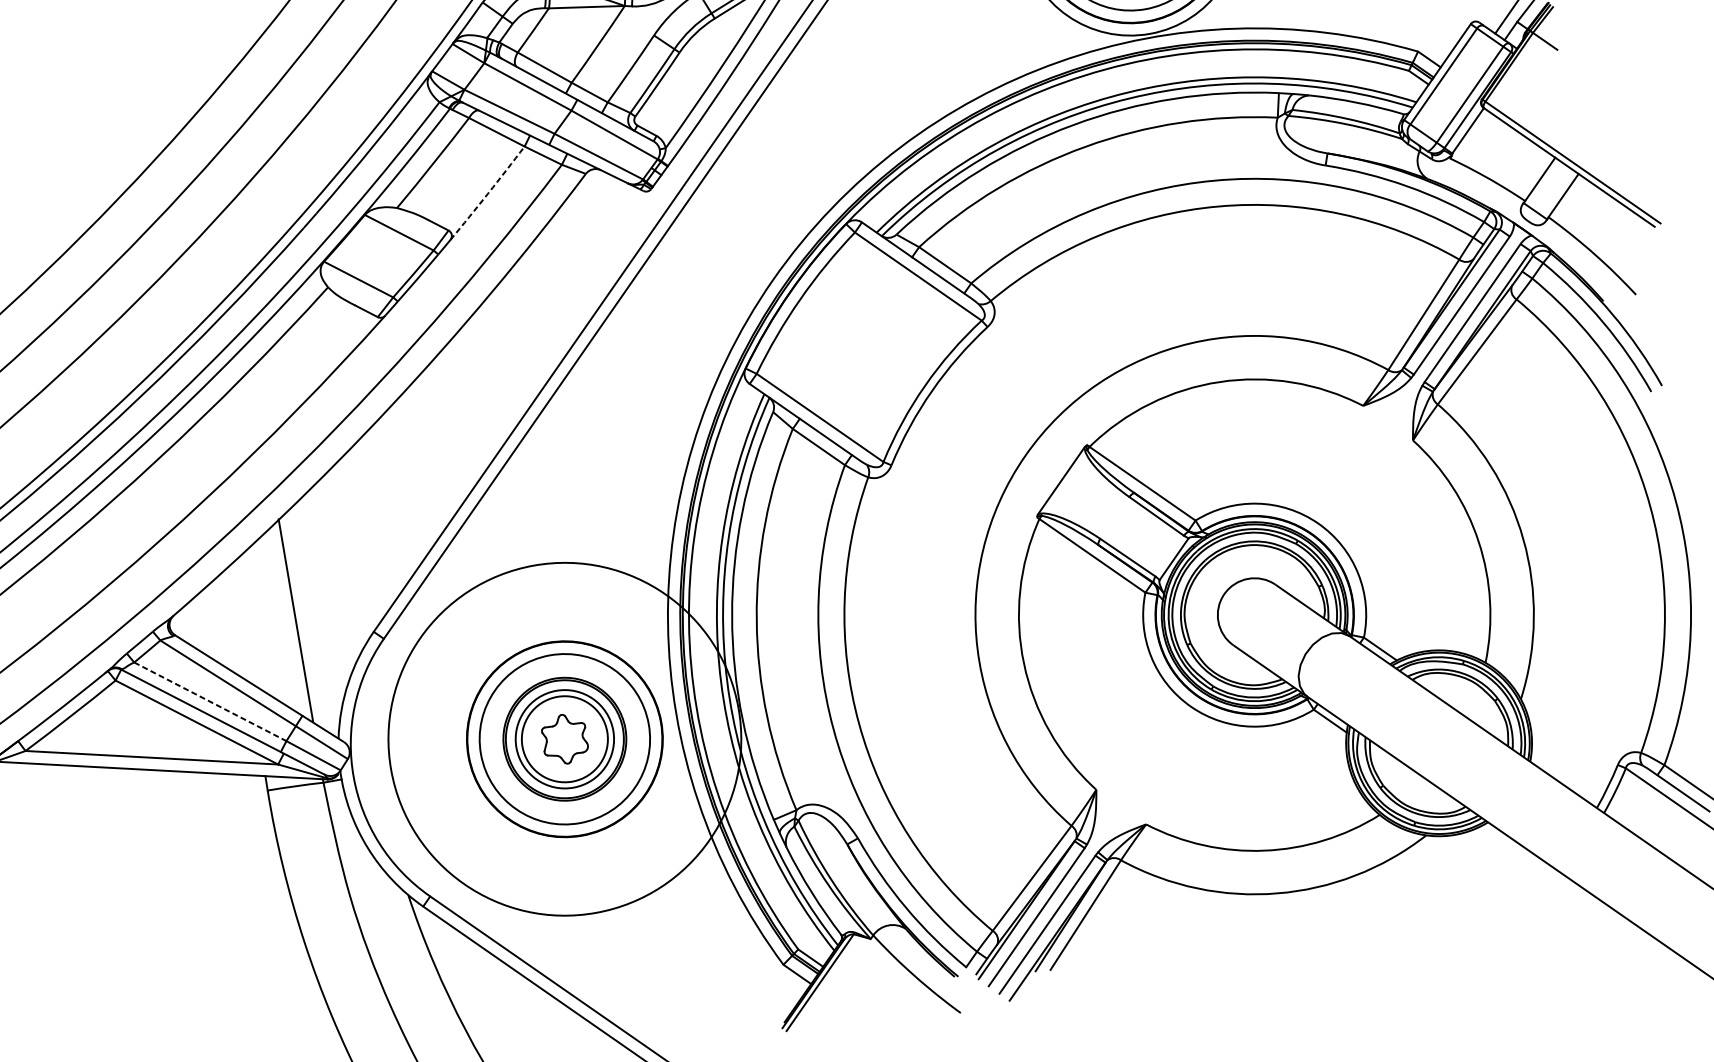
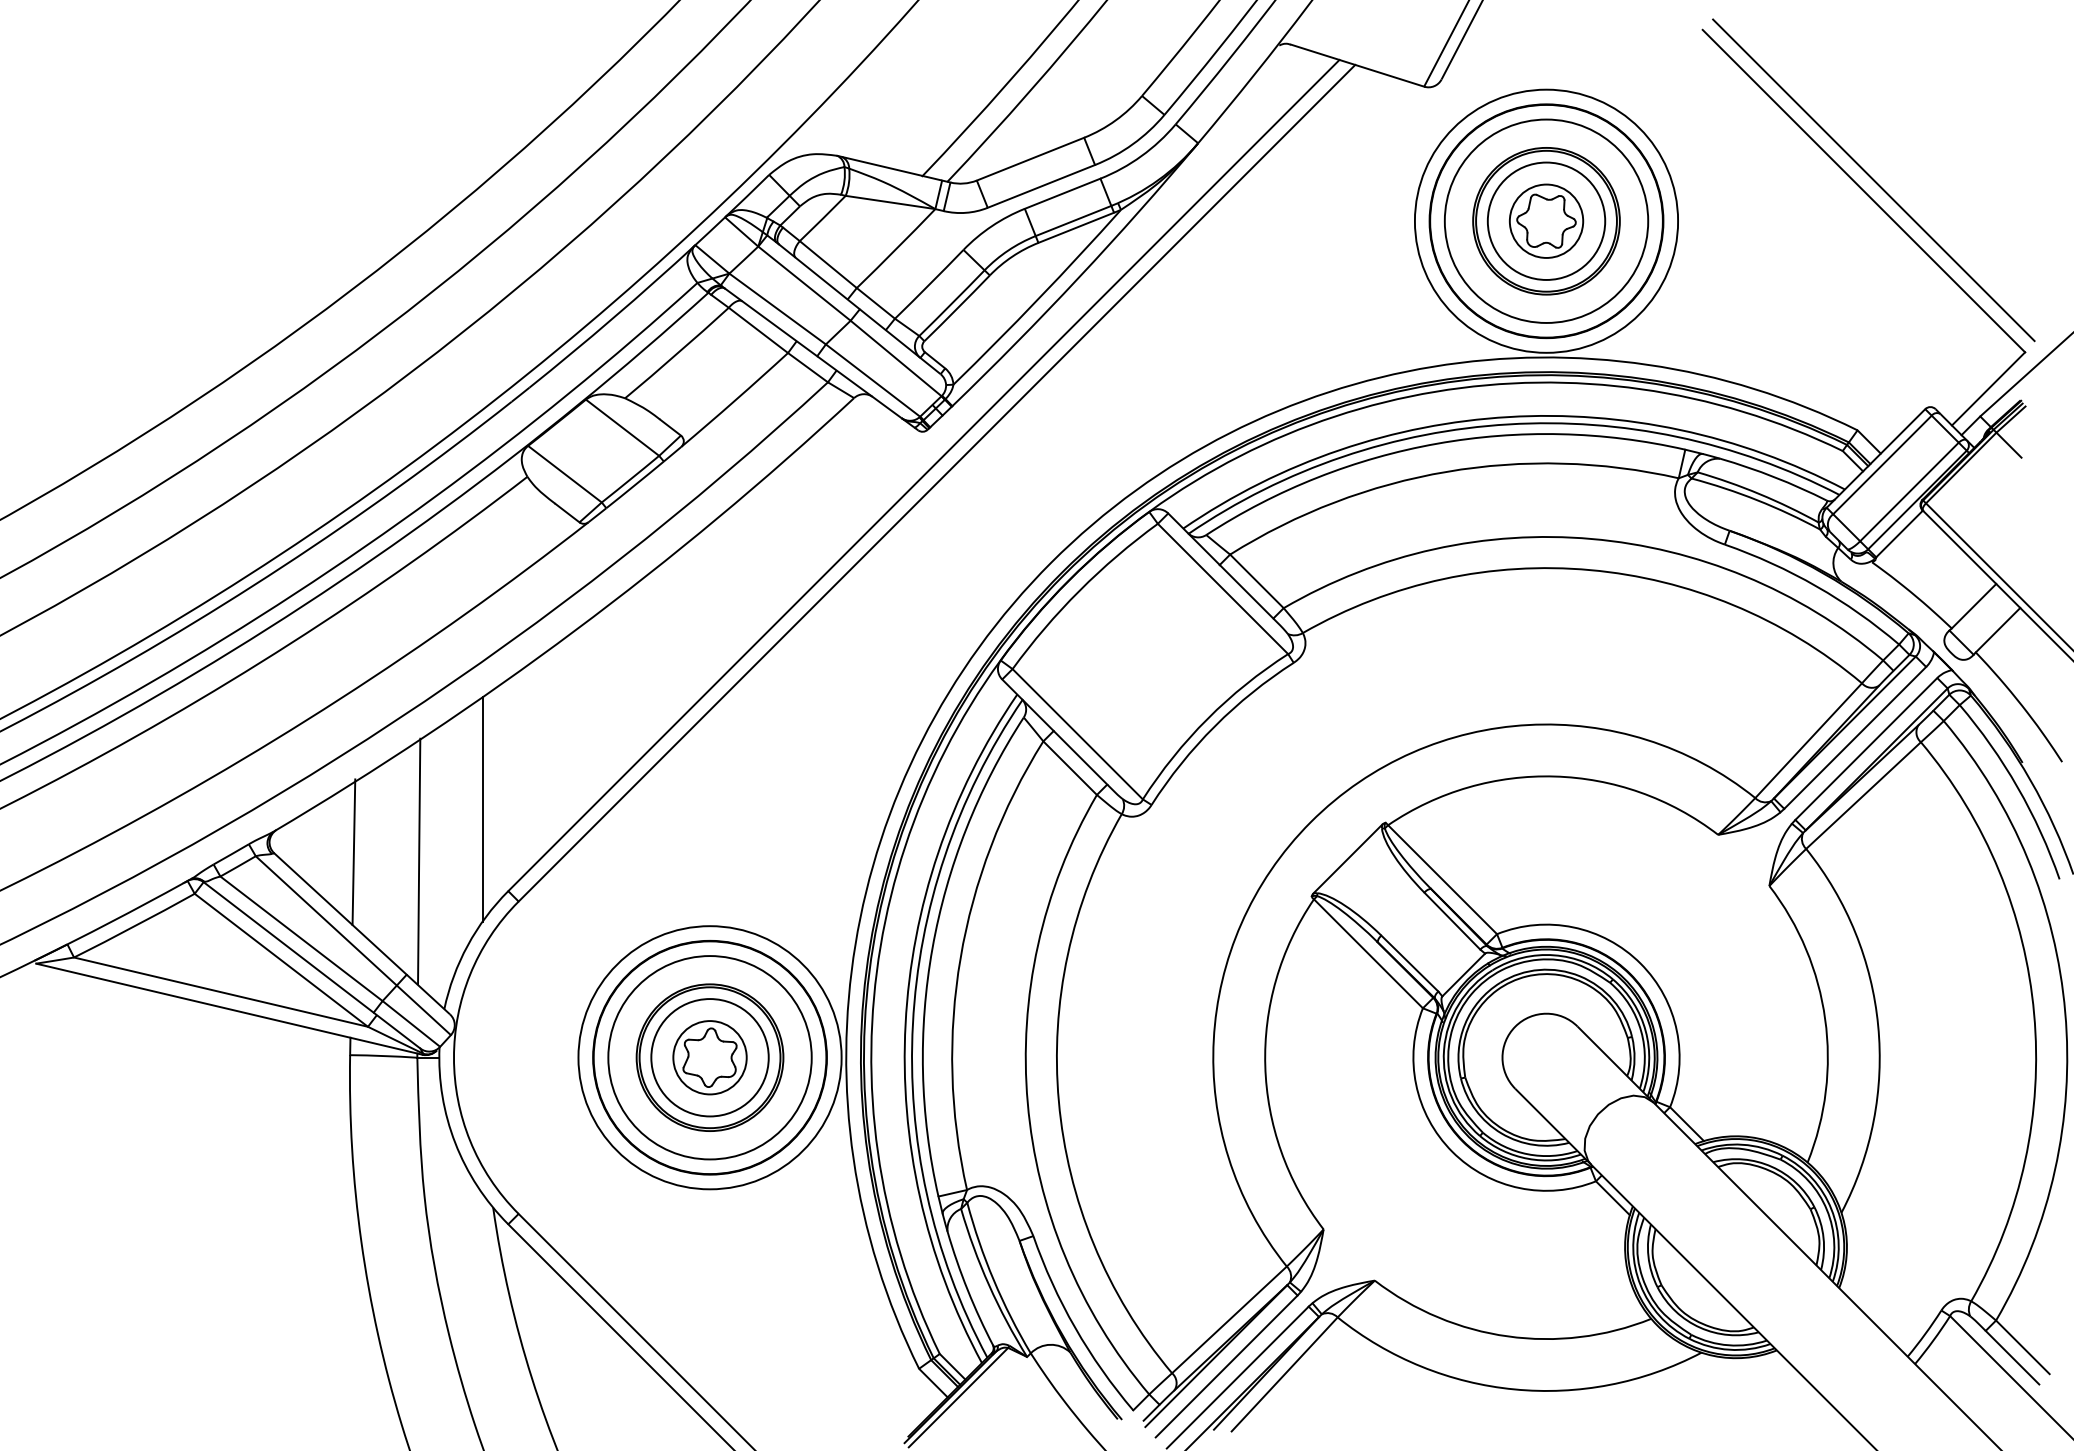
arc: (488, 193) -> (735, 400), dashed -> solid
line: (340, 568) -> (482, 809), added
line: (240, 622) -> (353, 852), added
line: (210, 702) -> (301, 939), dashed -> solid
circle: (564, 739) -> (709, 1057), size x0.62
circle: (564, 739) -> (709, 1057), size x0.71

